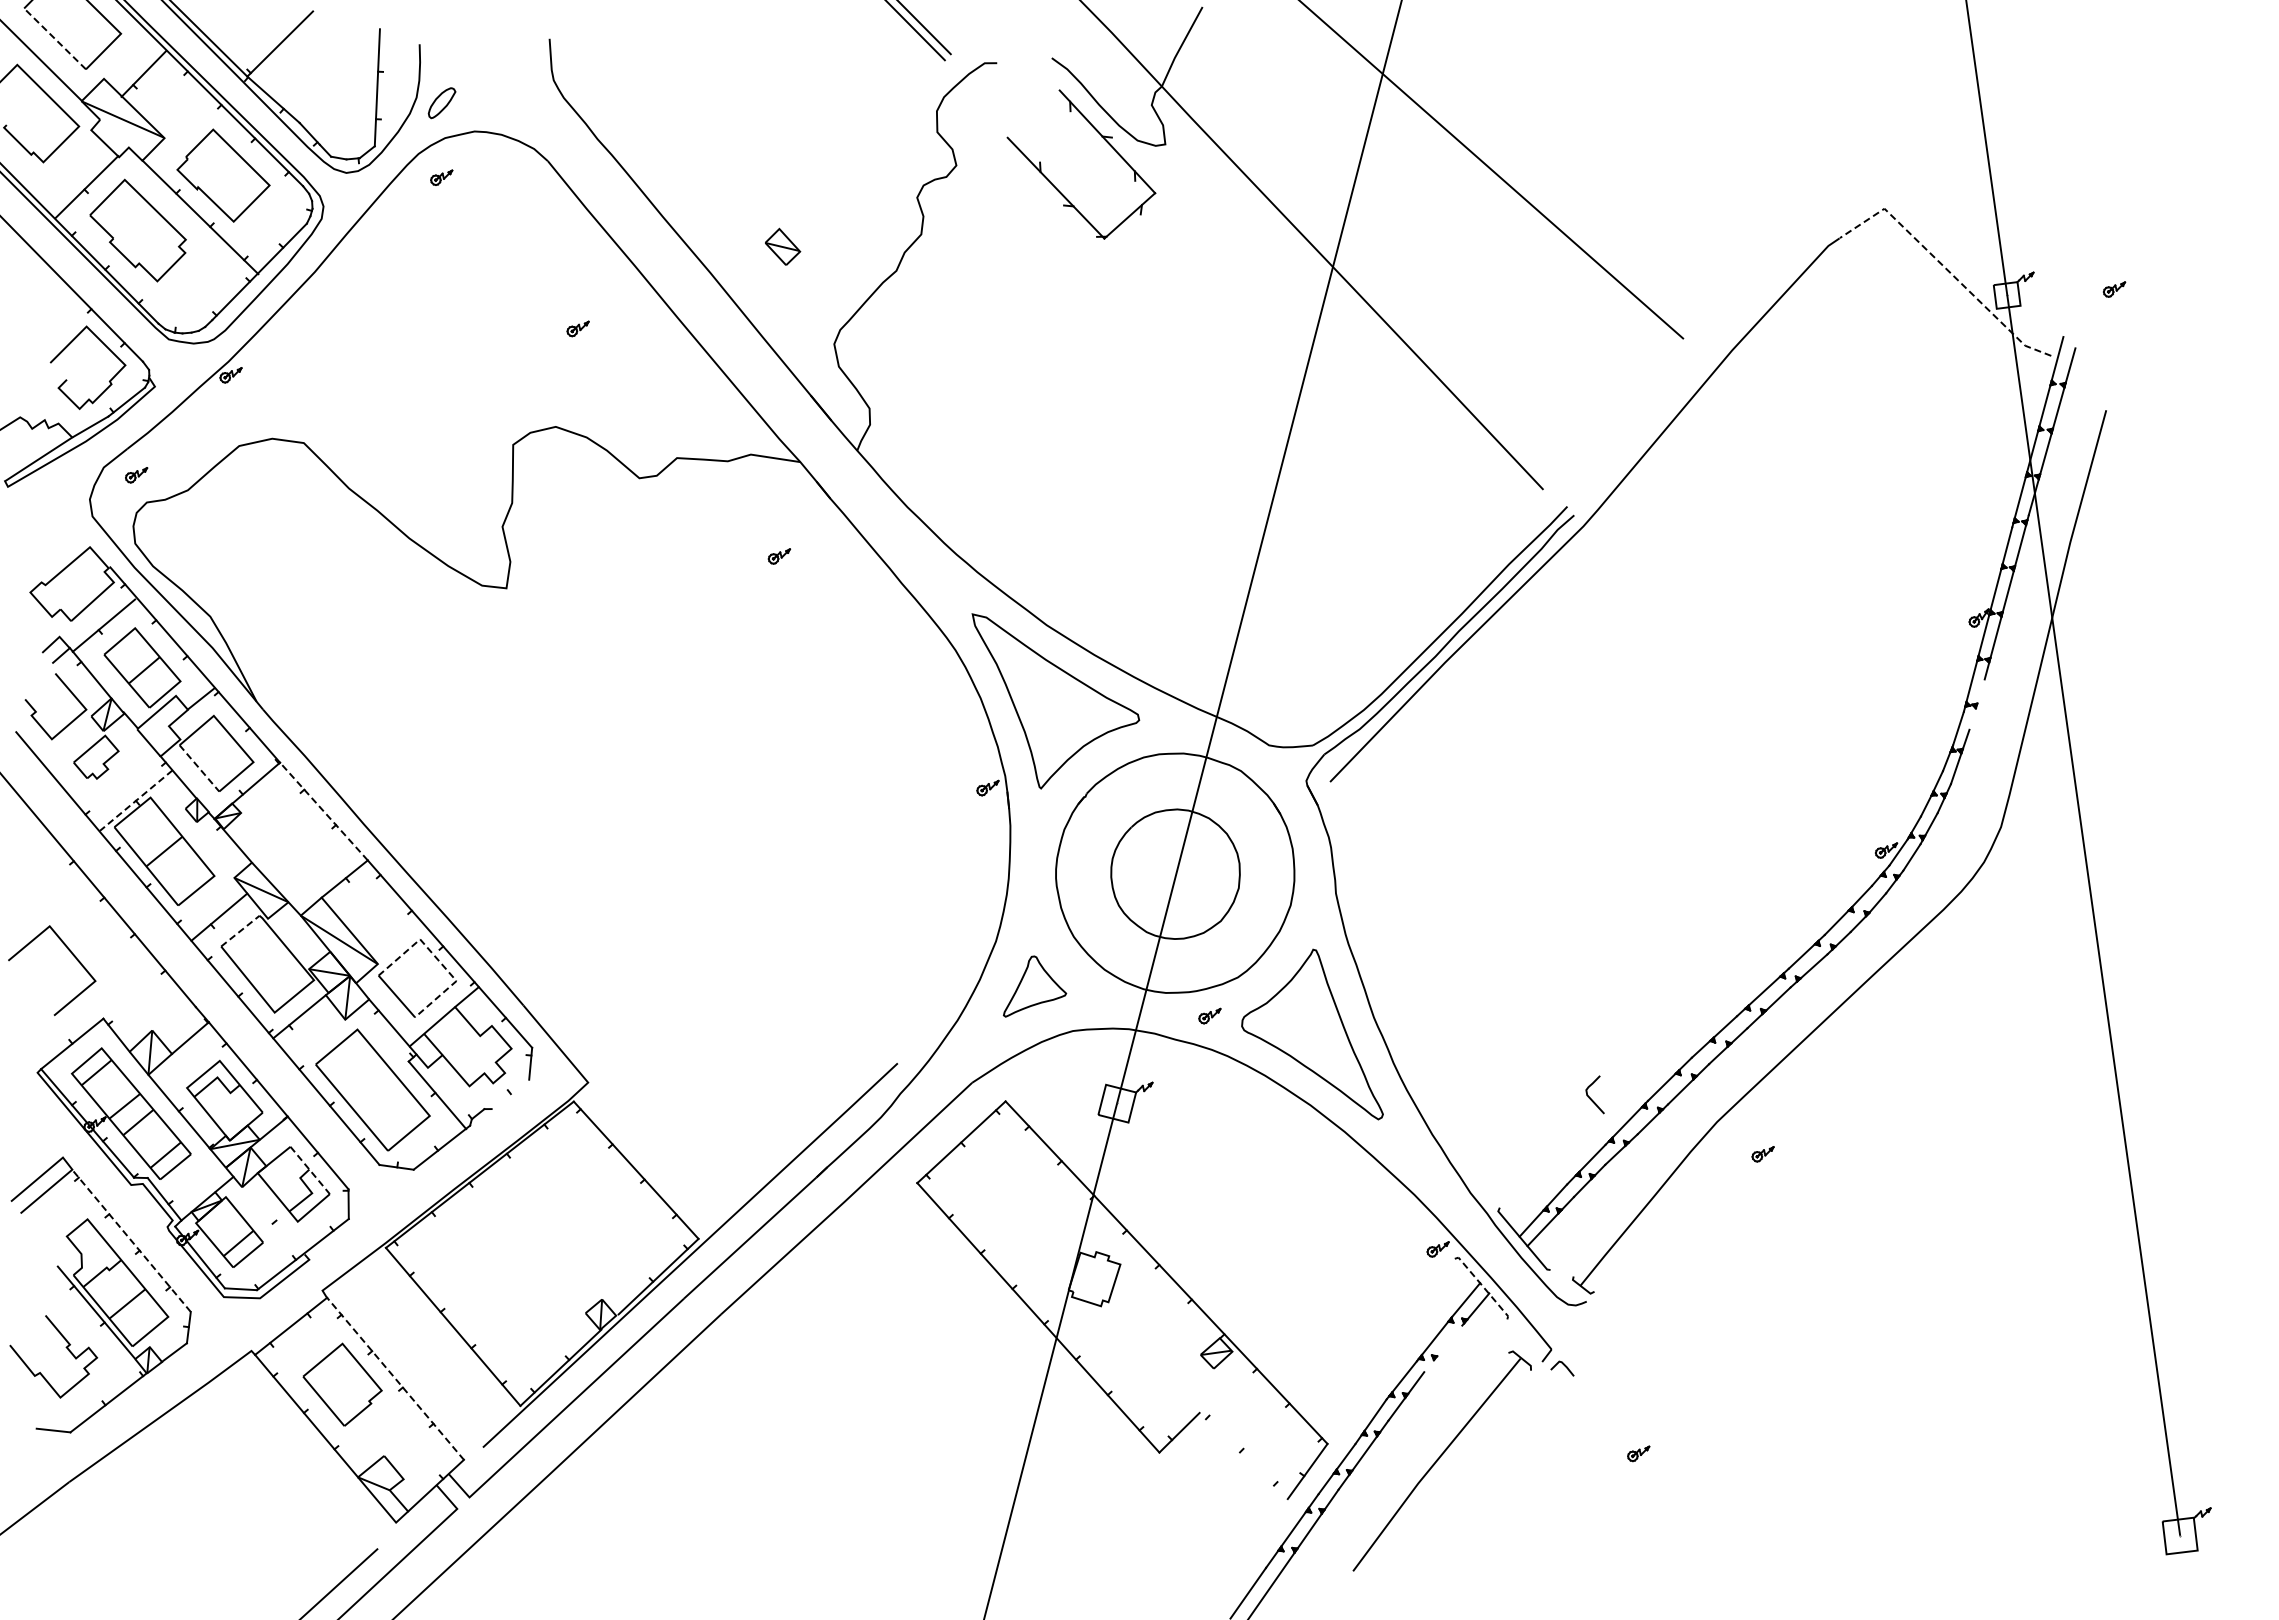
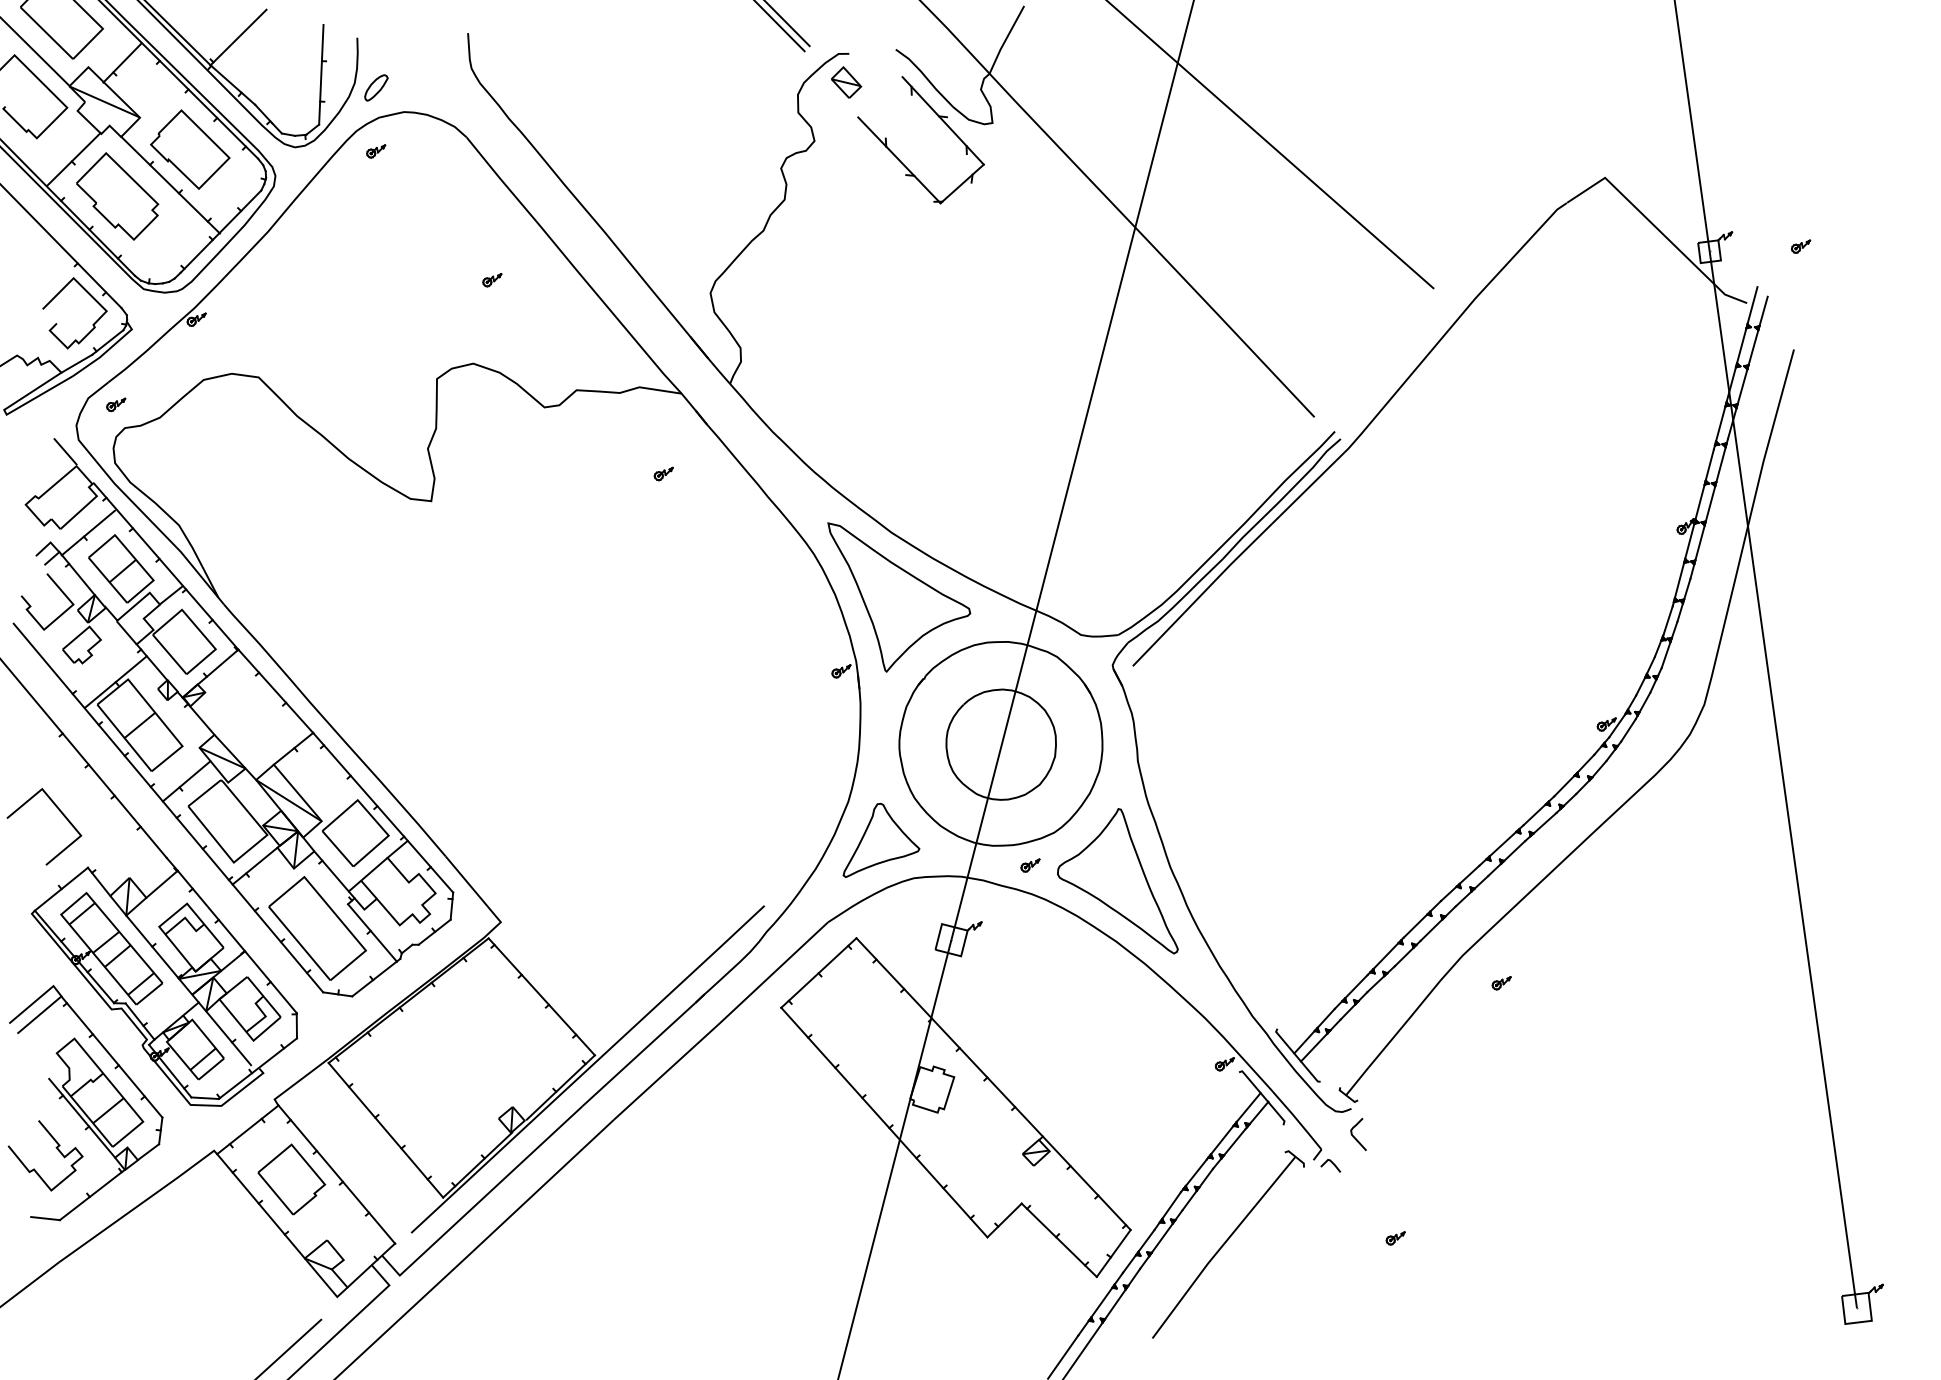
line: (54, 38) -> (46, 32), dashed -> solid
part: (783, 246) -> (846, 82), moved
line: (1945, 267) -> (1657, 227), dashed -> solid
line: (77, 530) -> (65, 451), added
line: (1976, 704) -> (1683, 600), added
line: (199, 768) -> (169, 654), dashed -> solid
line: (135, 800) -> (115, 681), dashed -> solid
line: (323, 811) -> (275, 691), dashed -> solid
line: (240, 931) -> (204, 793), dashed -> solid
line: (438, 960) -> (373, 818), dashed -> solid
part: (1034, 986) -> (881, 840), size x1.43
line: (510, 1094) -> (434, 932), added
curve: (1590, 1097) -> (1354, 1136), moved
line: (310, 1170) -> (264, 997), dashed -> solid
line: (268, 1218) -> (228, 1037), added
line: (131, 1240) -> (111, 1056), dashed -> solid
line: (1483, 1287) -> (1263, 1096), dashed -> solid
line: (1443, 1348) -> (1229, 1148), added
line: (395, 1378) -> (336, 1174), dashed -> solid
line: (1243, 1455) -> (1059, 1239), added

